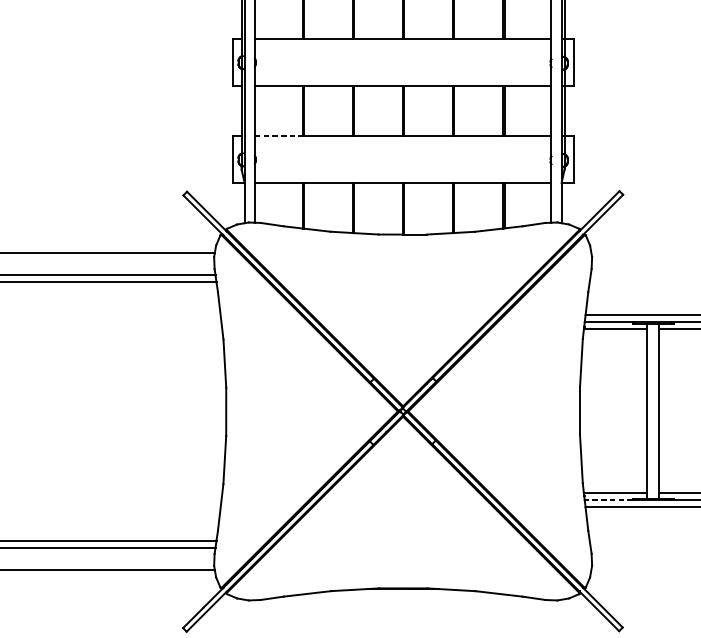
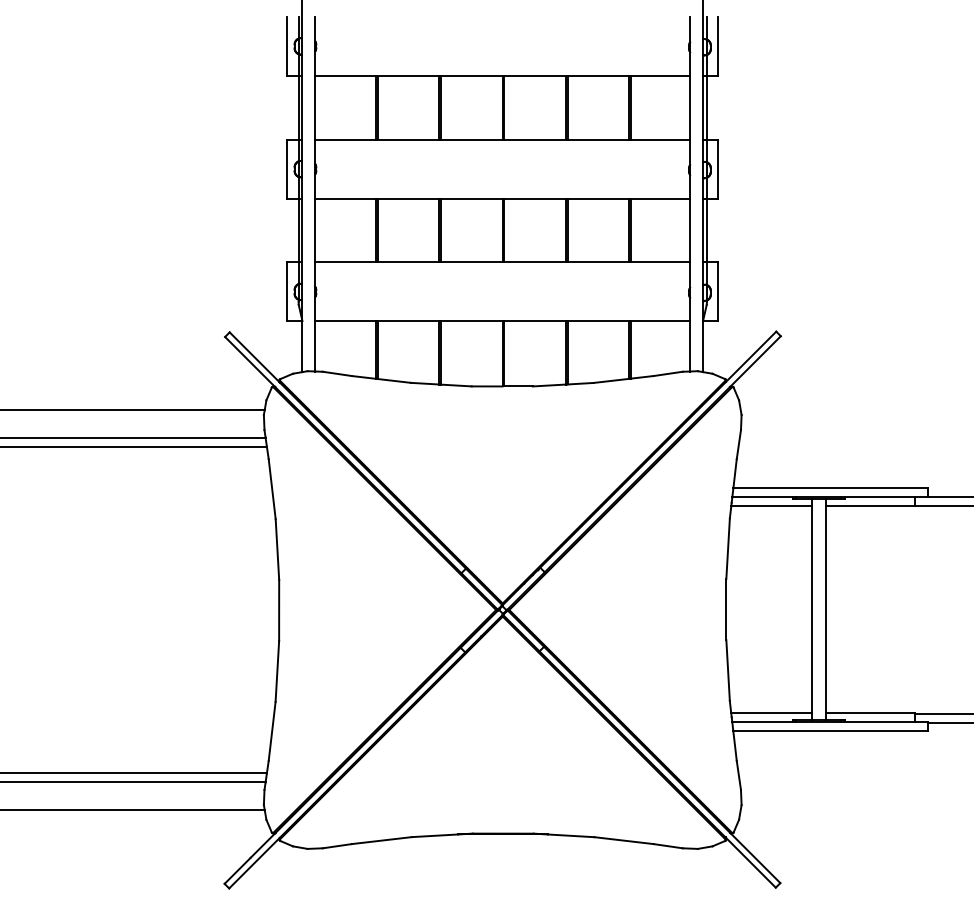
line: (279, 136) -> (346, 262), dashed -> solid
line: (608, 500) -> (762, 722), dashed -> solid

